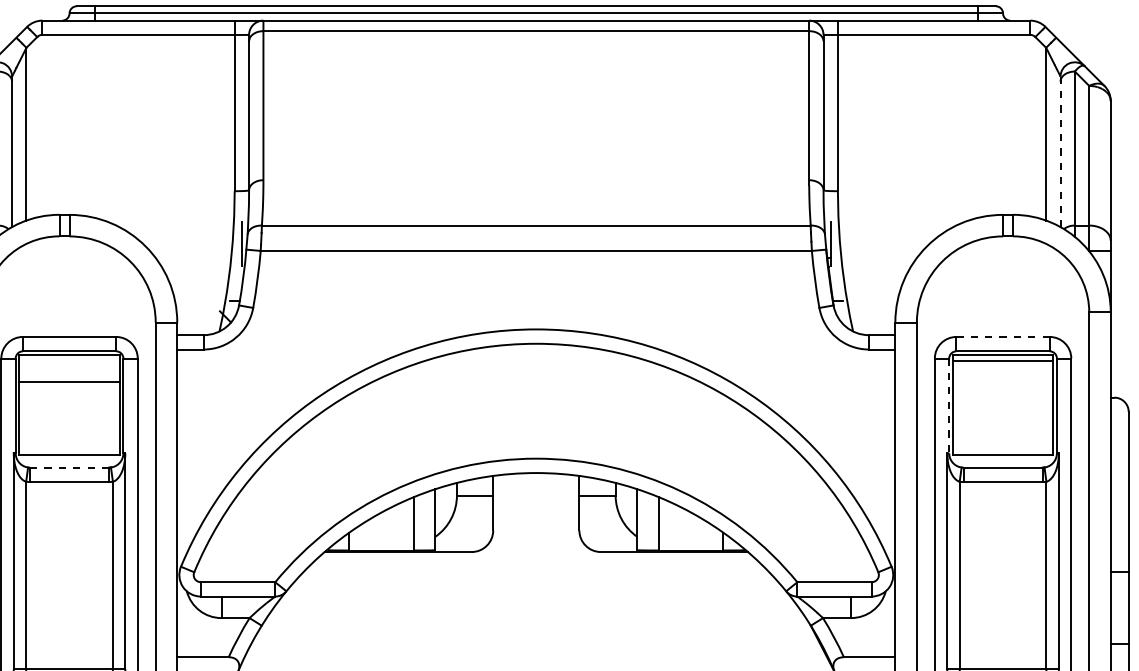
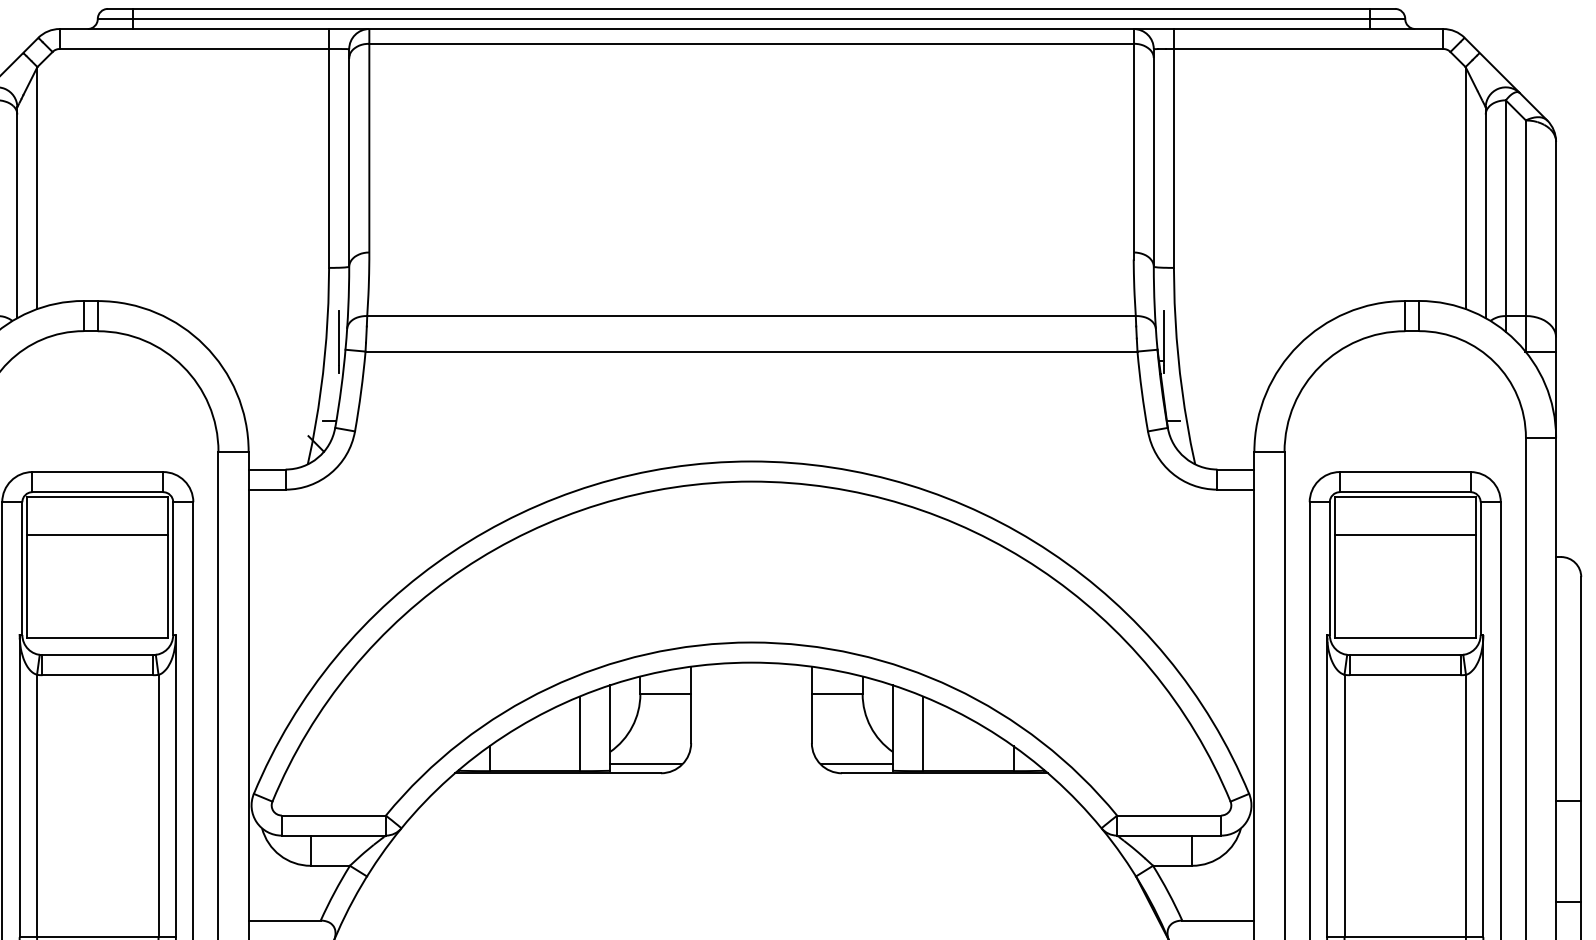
line: (1060, 152) -> (1485, 213), dashed -> solid
line: (1003, 337) -> (1405, 472), dashed -> solid
line: (1002, 360) -> (1404, 535), moved
line: (948, 406) -> (1329, 569), dashed -> solid
line: (70, 467) -> (98, 655), dashed -> solid
line: (461, 545) -> (646, 764), added
line: (611, 545) -> (856, 764), added

